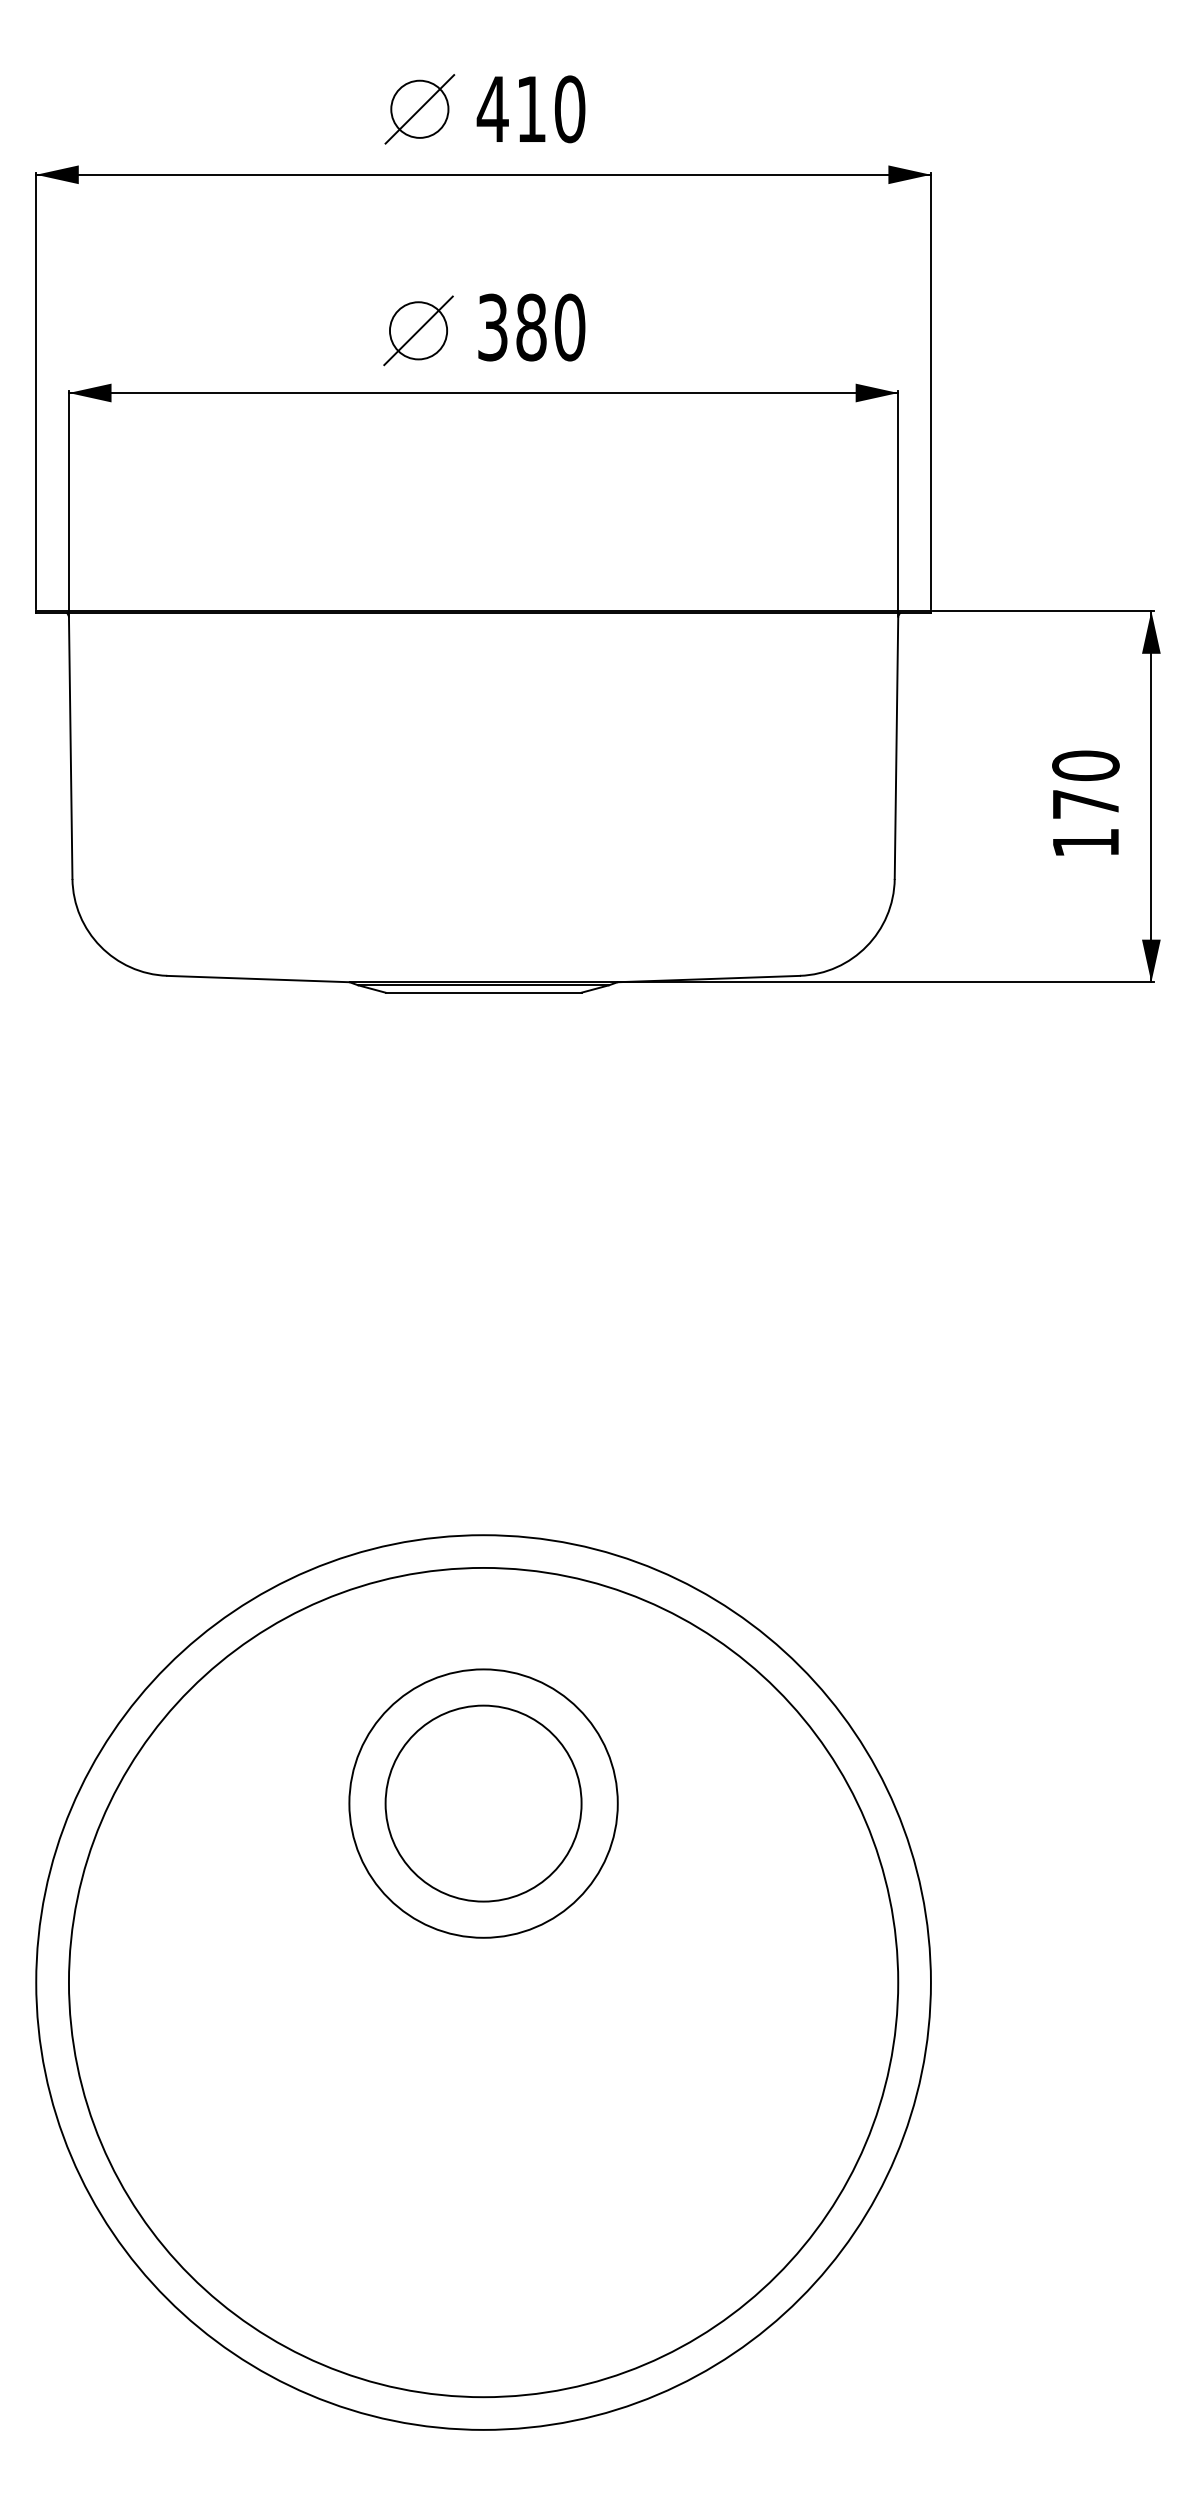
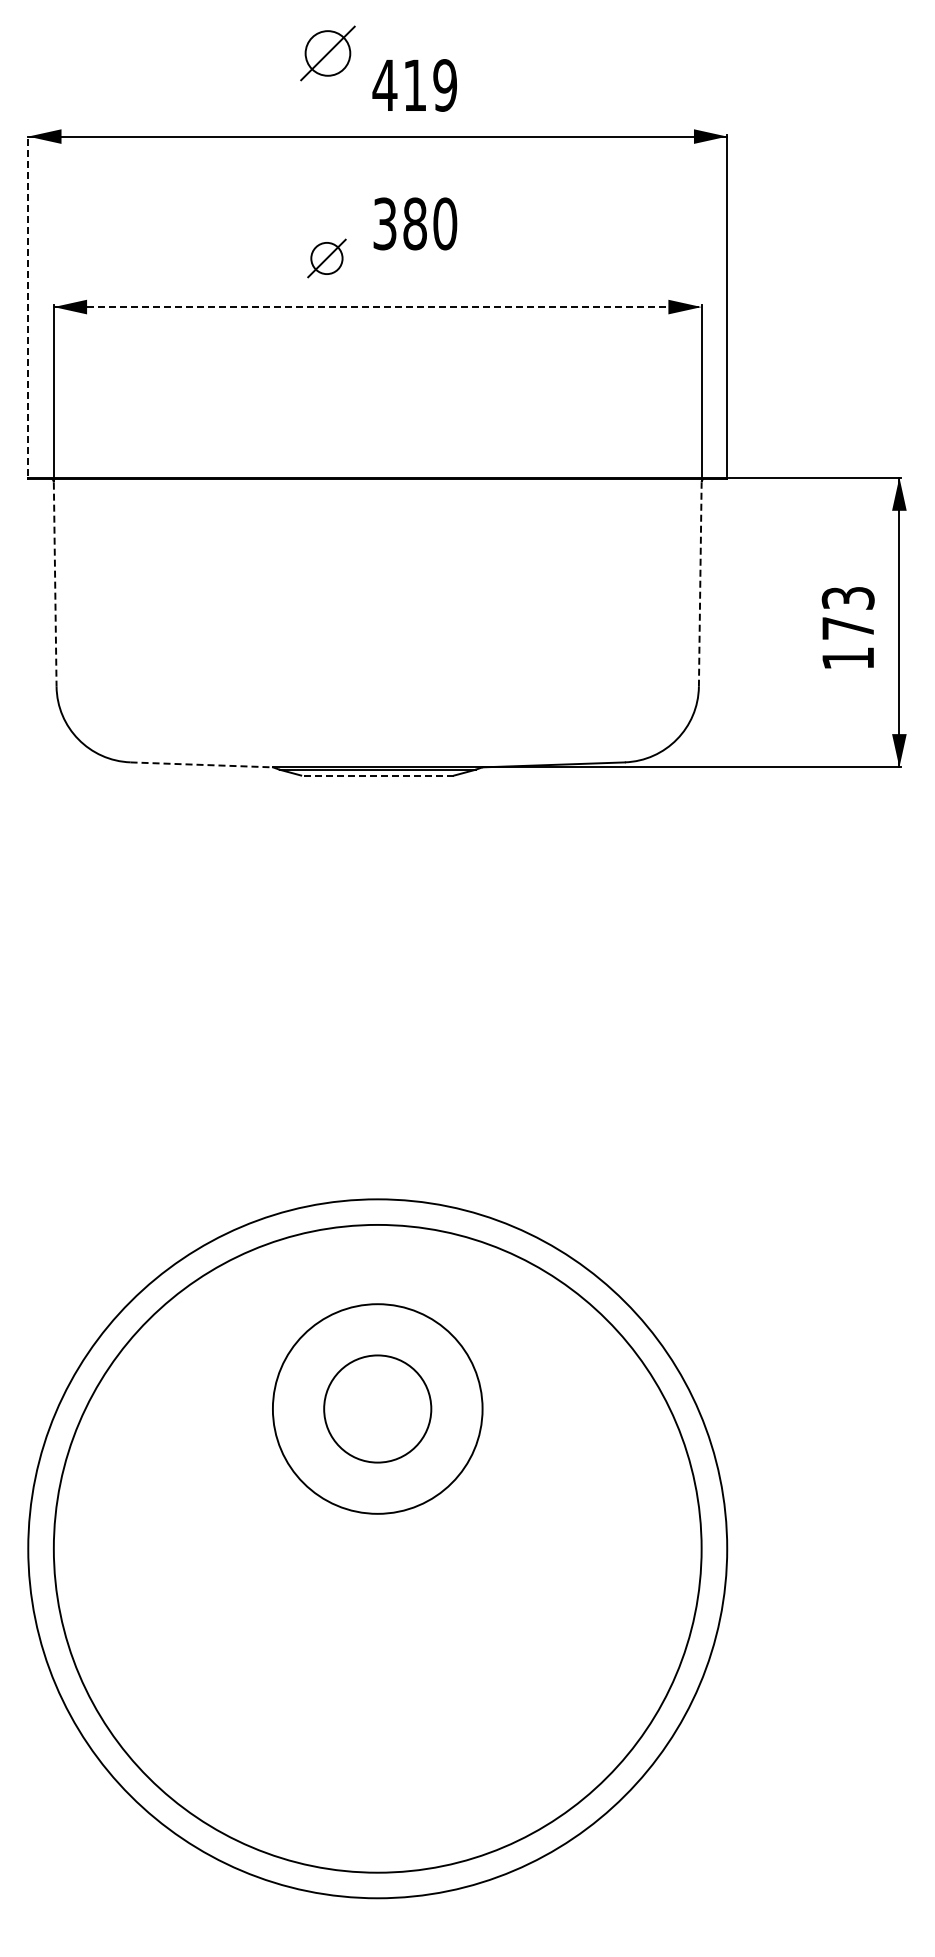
part: (419, 109) -> (327, 53), moved
text: (570, 109) -> (445, 85), 410 -> 419
text: (531, 326) -> (415, 223), moved
part: (418, 330) -> (326, 258), size x0.7
line: (36, 389) -> (28, 304), solid -> dashed
line: (483, 393) -> (377, 307), solid -> dashed
line: (896, 748) -> (700, 584), solid -> dashed
line: (71, 749) -> (55, 585), solid -> dashed
text: (1084, 766) -> (847, 598), 170 -> 173
line: (259, 978) -> (202, 764), solid -> dashed
line: (483, 992) -> (377, 775), solid -> dashed
circle: (483, 1802) -> (377, 1408), size x0.7

